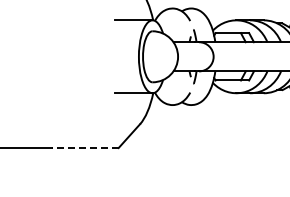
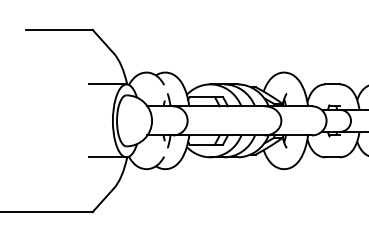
line: (85, 148) -> (59, 212), dashed -> solid

